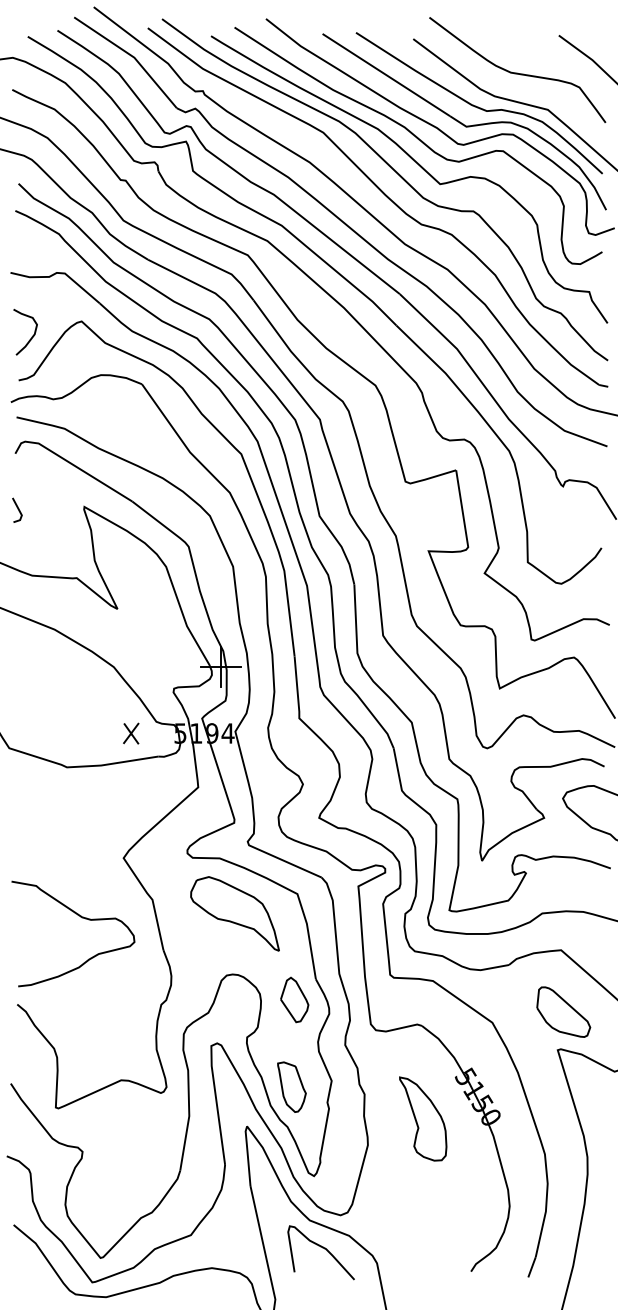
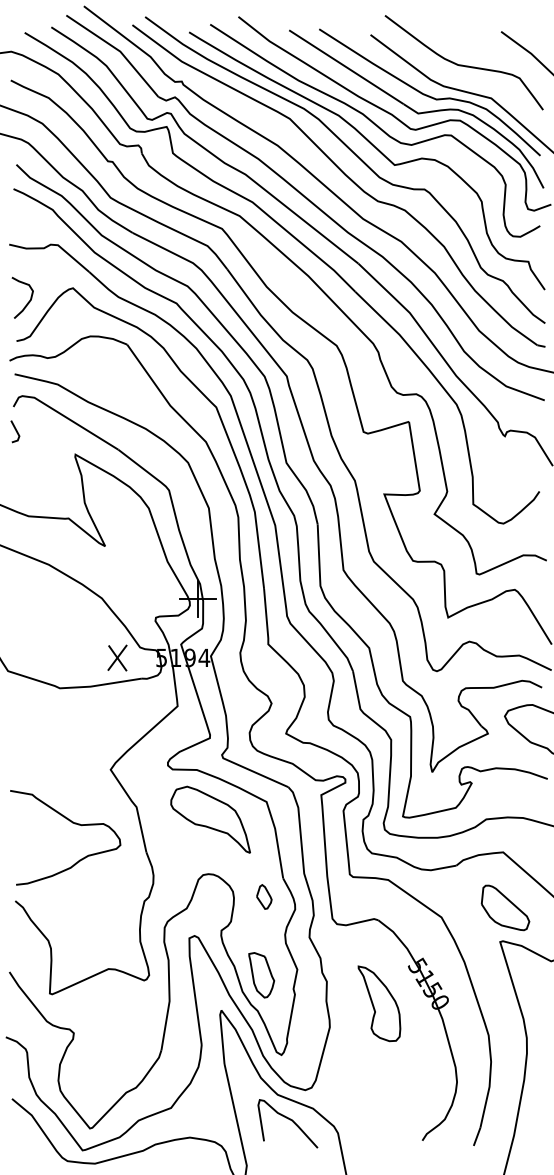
line: (17, 510) -> (15, 431), moved
part: (131, 733) -> (117, 657), size x1.4
part: (295, 999) -> (264, 896), size x0.6

